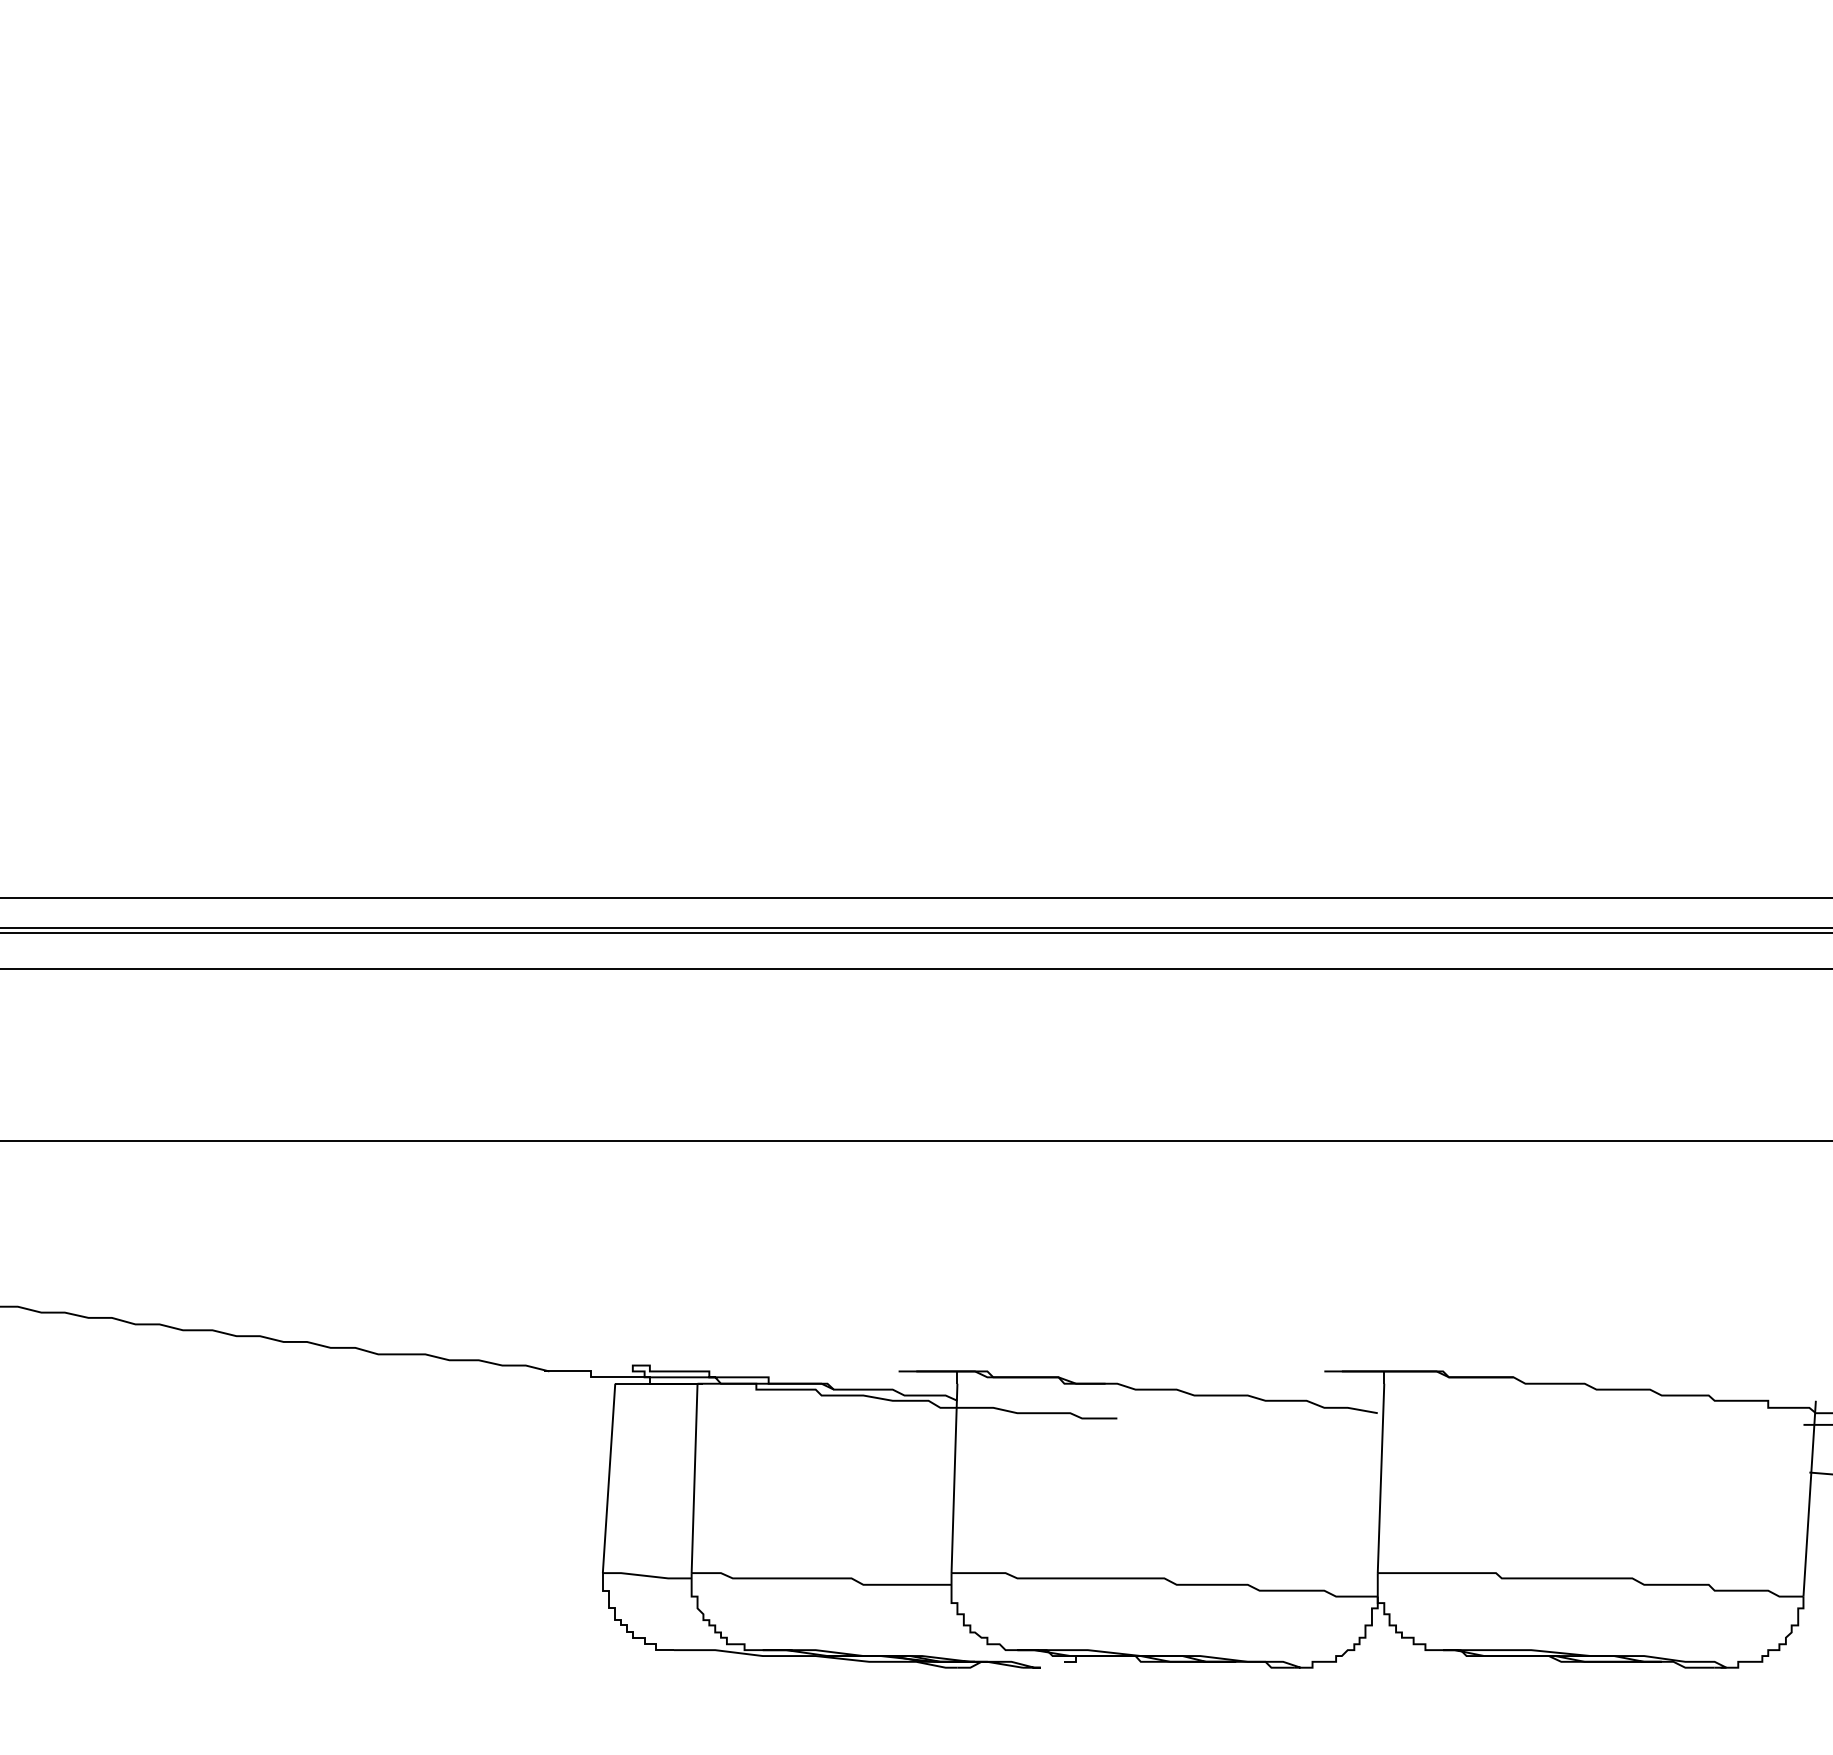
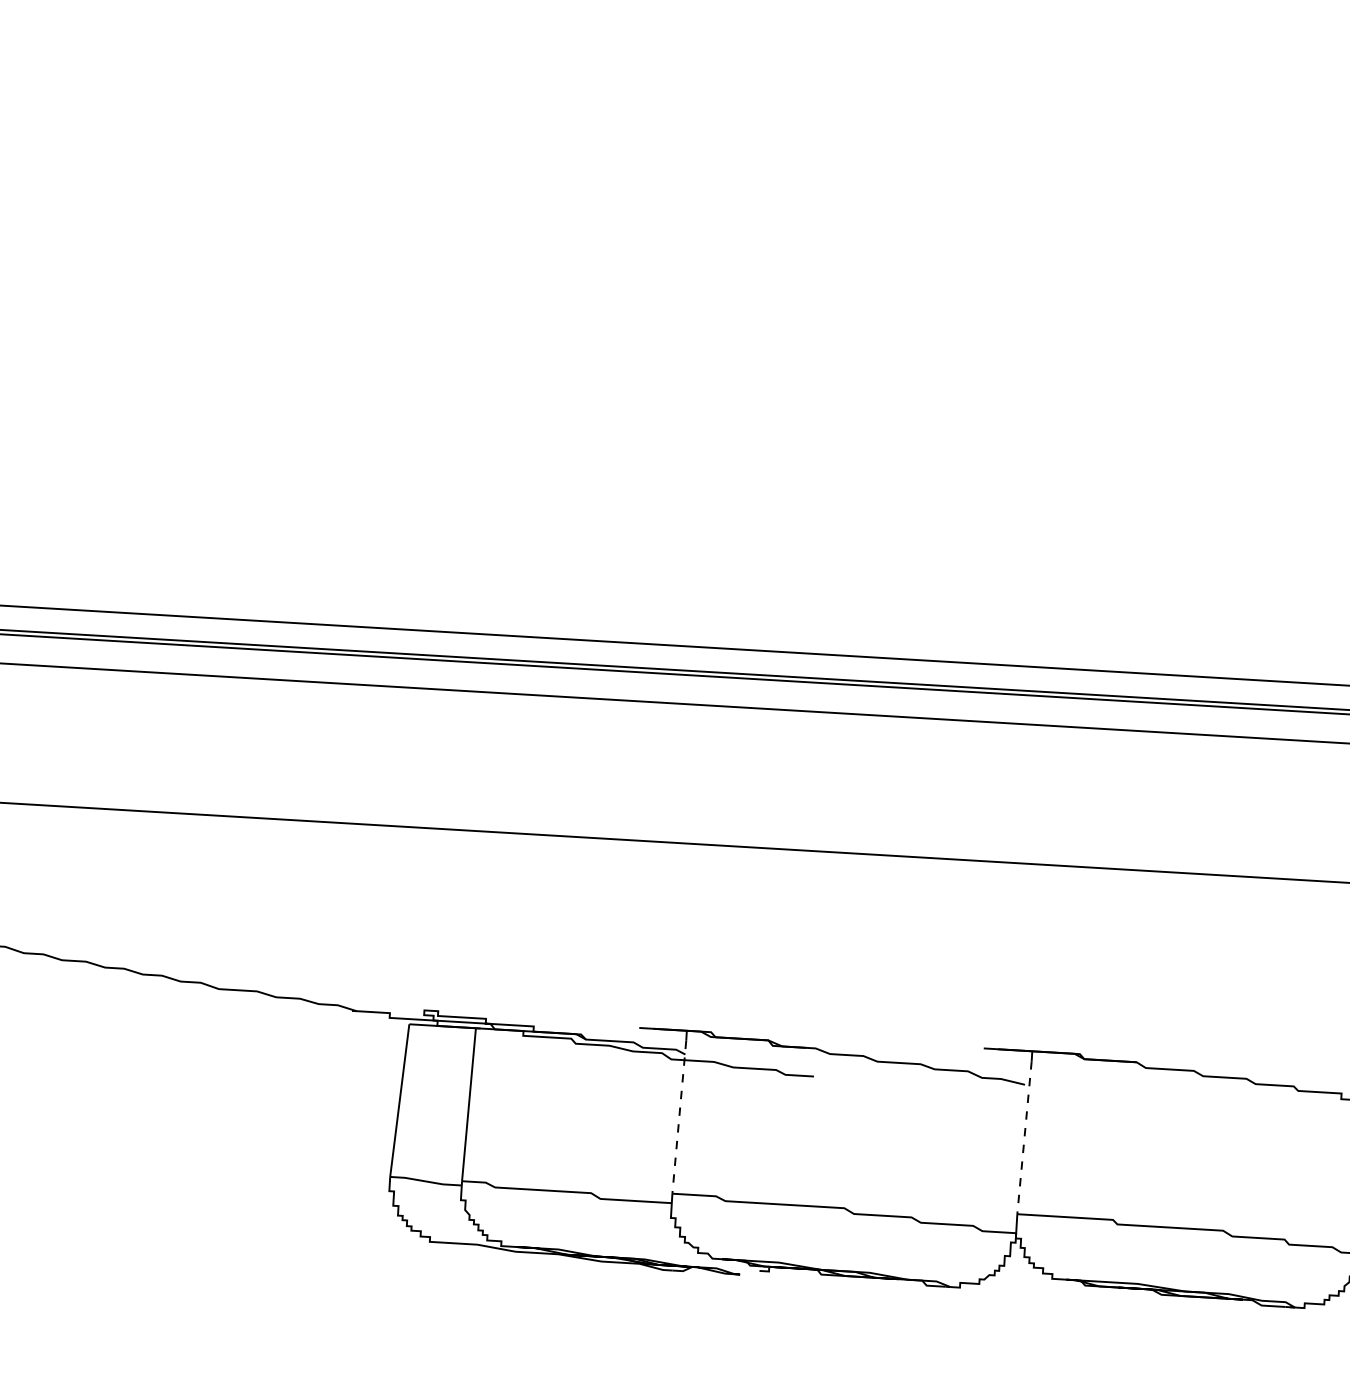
line: (954, 1478) -> (679, 1117), solid -> dashed
line: (1381, 1478) -> (1024, 1137), solid -> dashed

